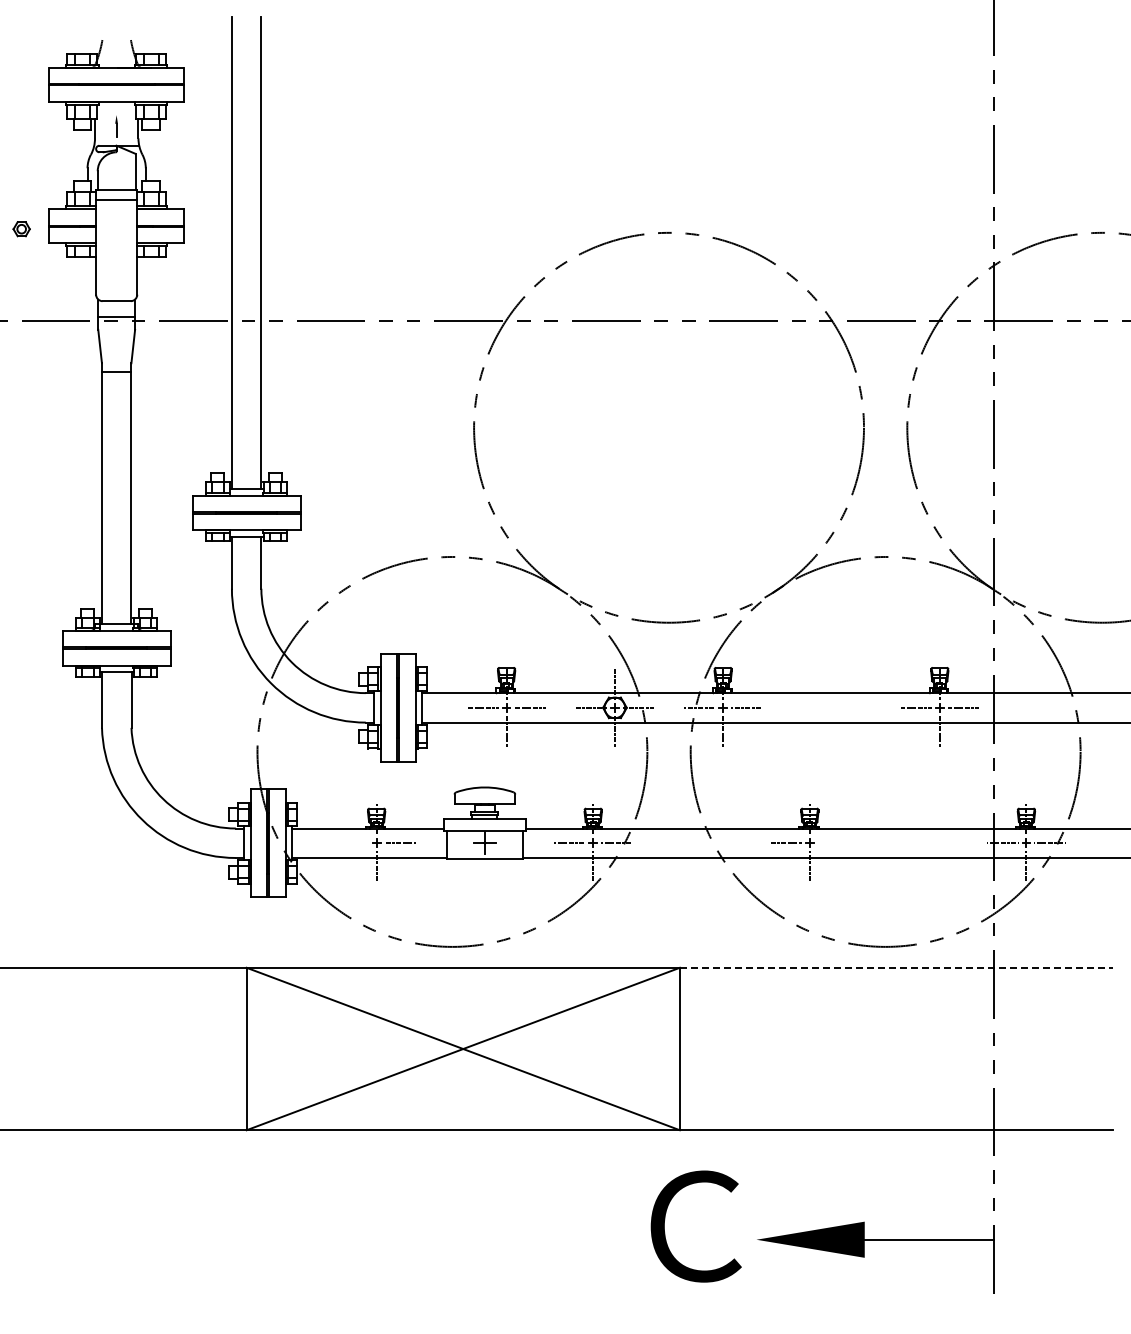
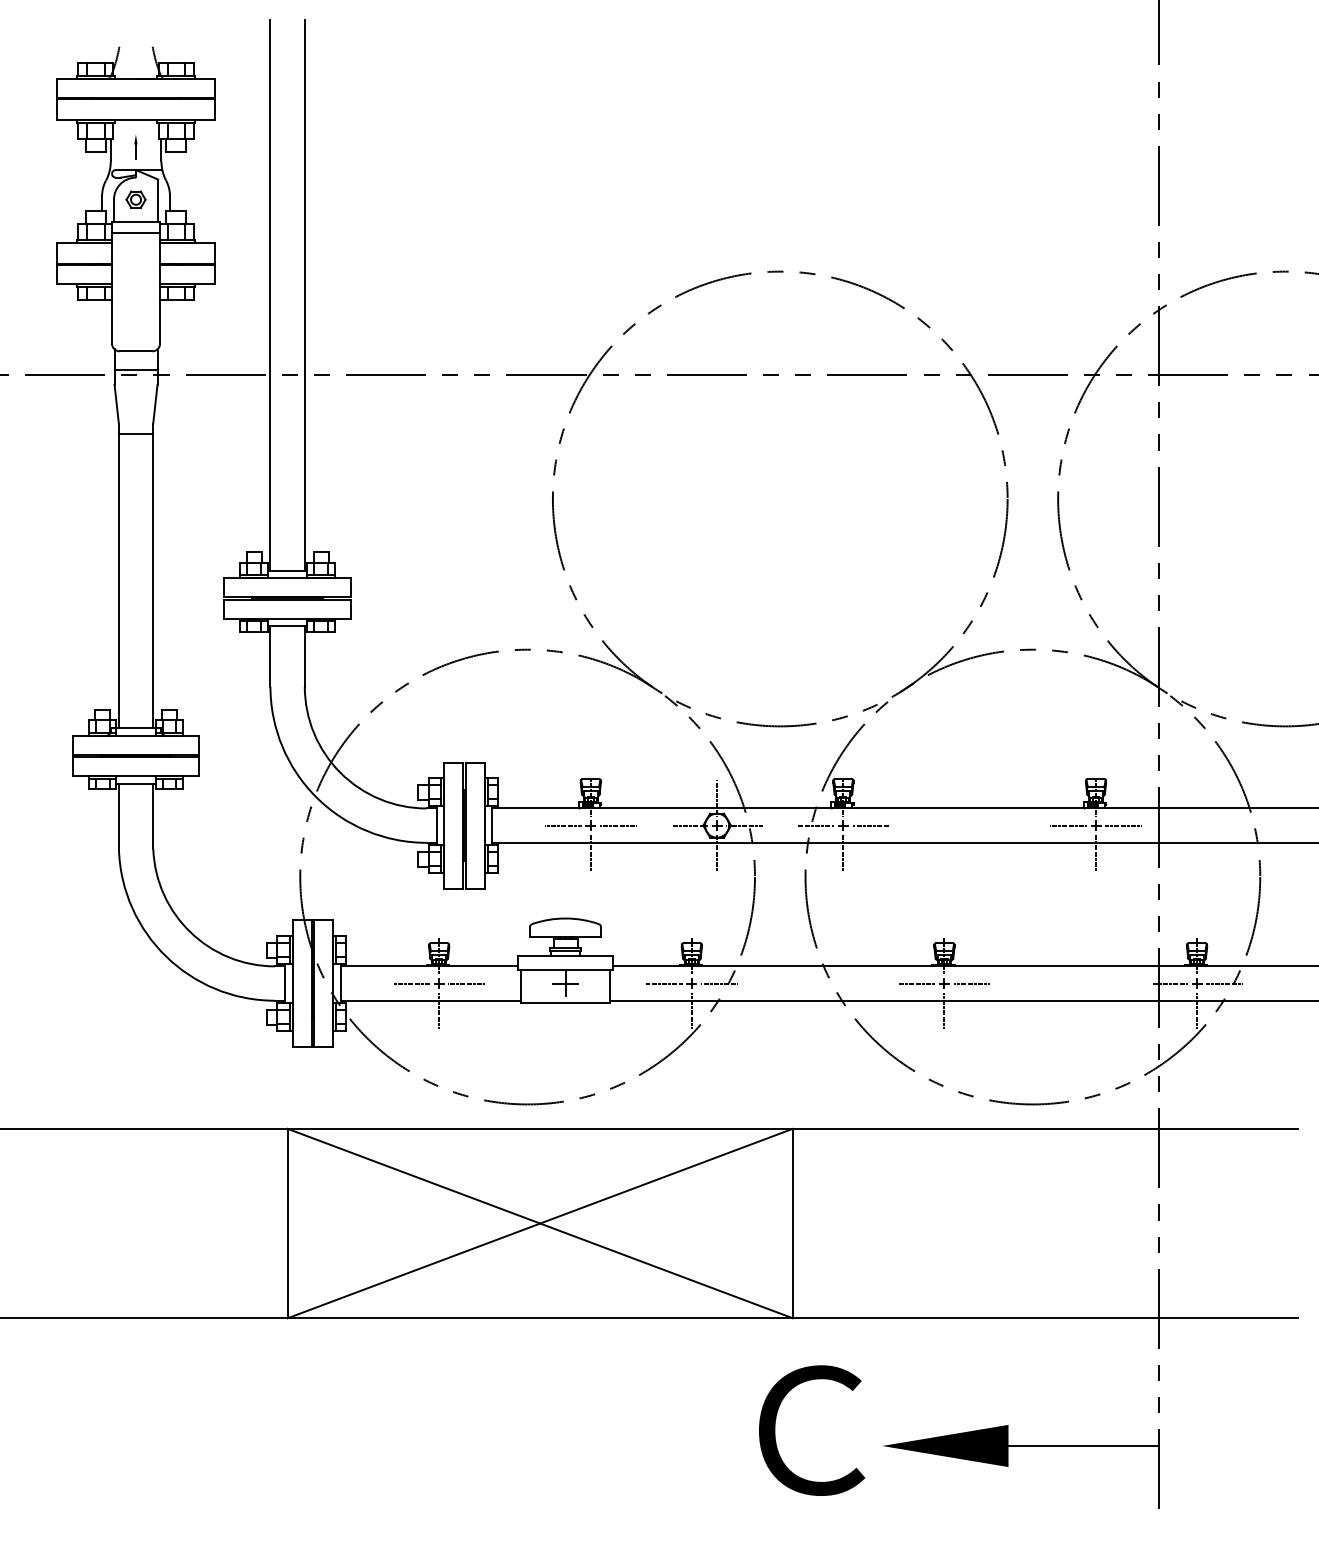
part: (21, 229) -> (135, 200), moved
line: (352, 843) -> (411, 983), added
line: (833, 843) -> (972, 983), added
line: (896, 967) -> (1045, 1128), dashed -> solid

